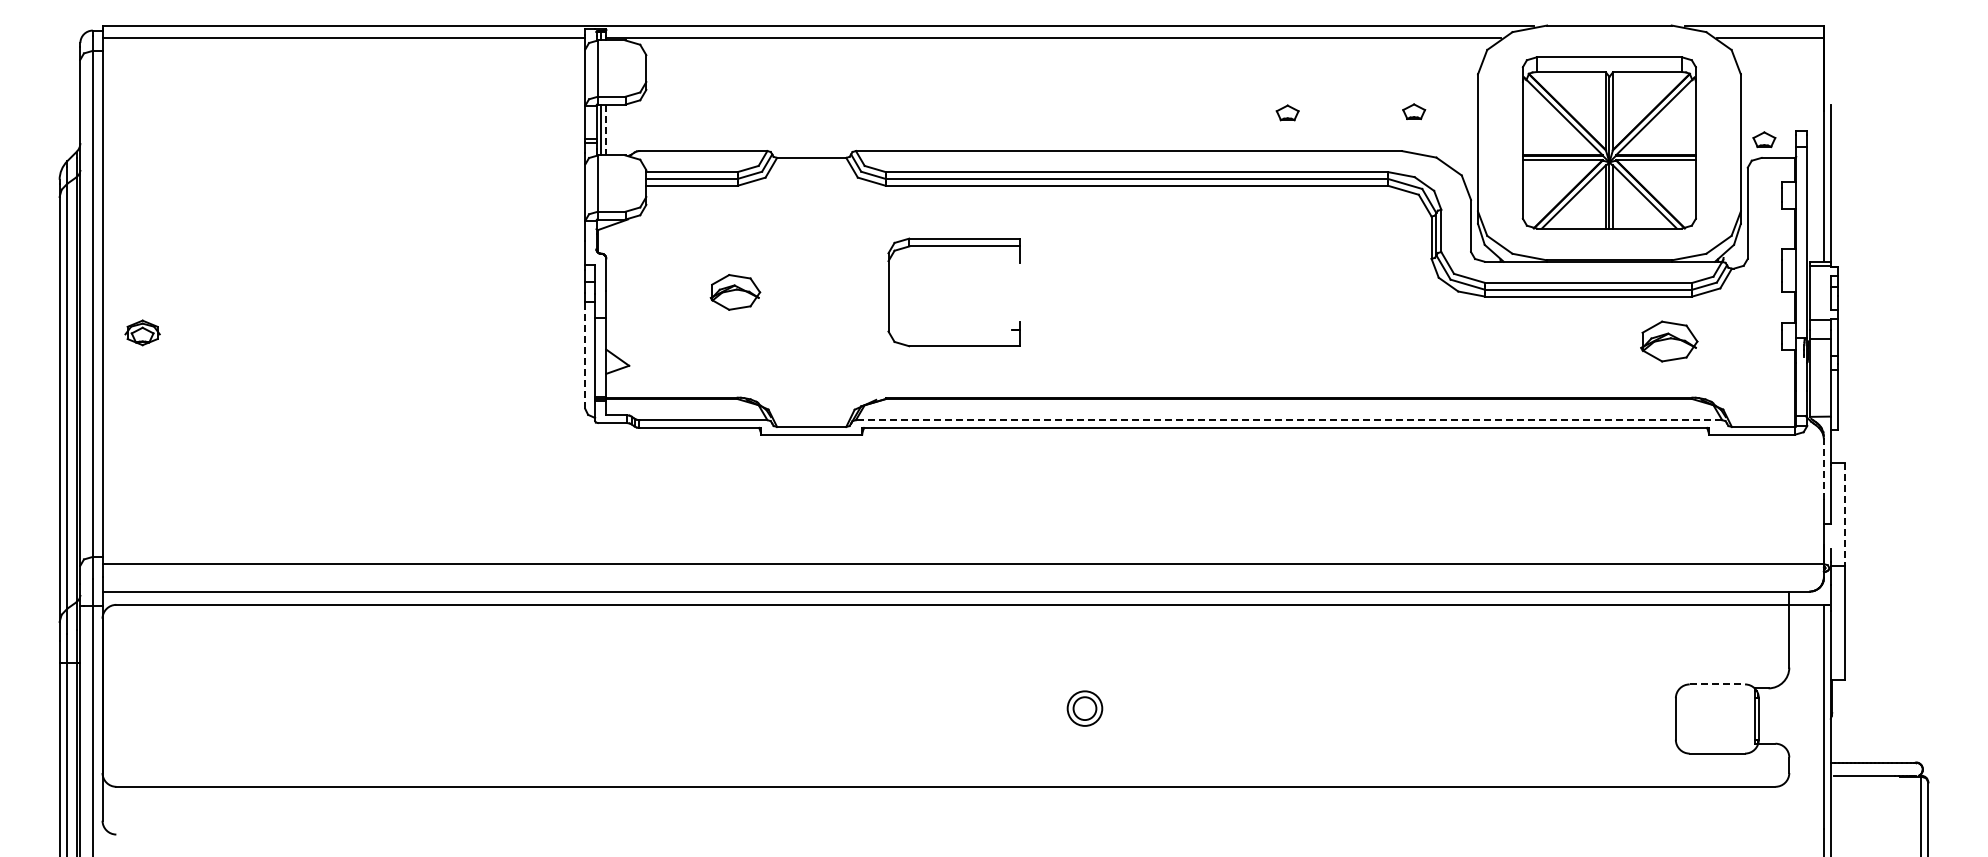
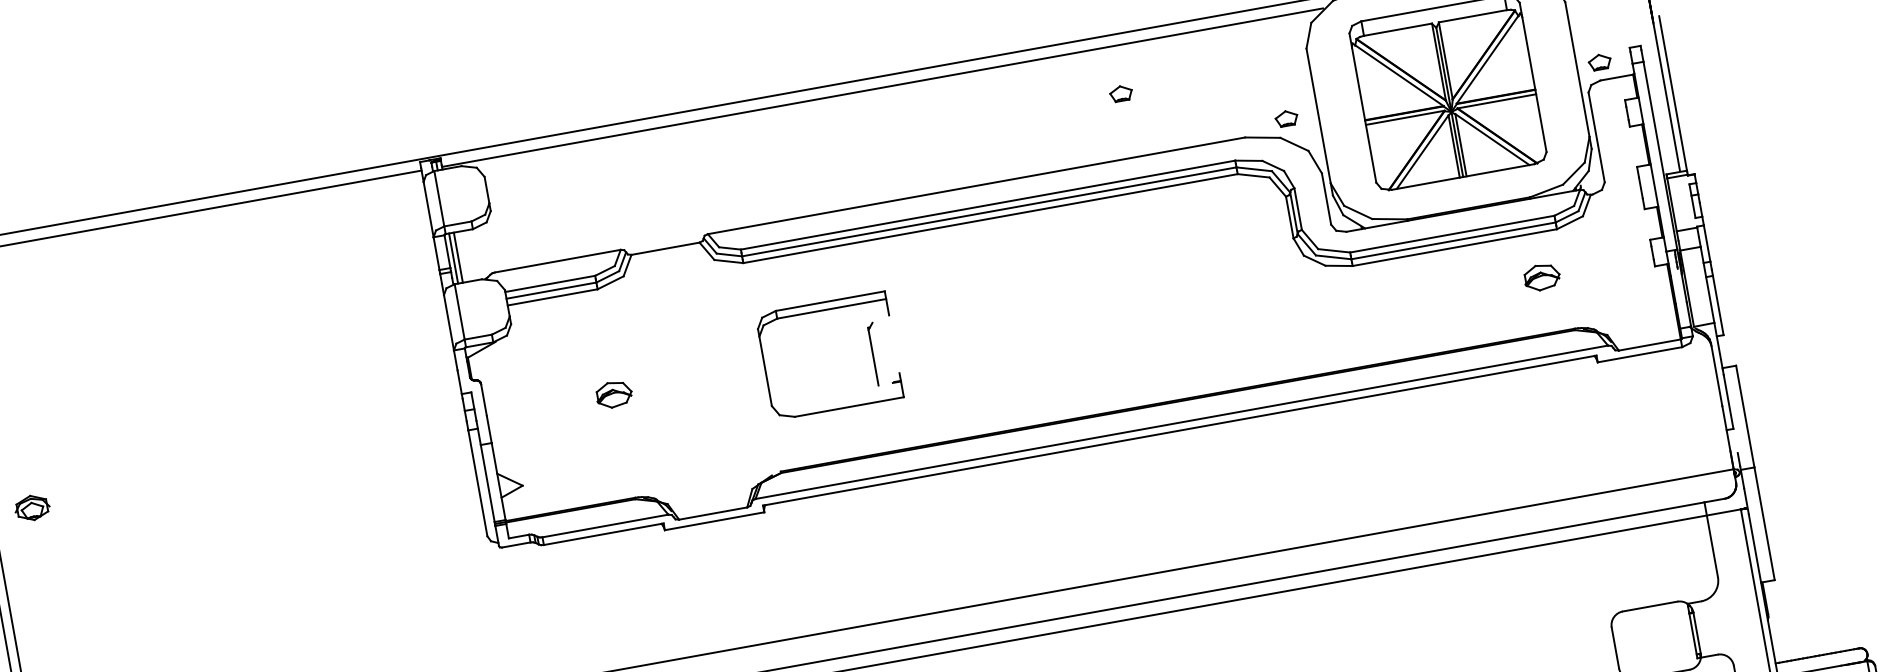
part: (1414, 111) -> (1287, 118), moved
part: (1287, 112) -> (1121, 93), moved
line: (606, 130) -> (458, 258), dashed -> solid
part: (734, 292) -> (613, 394), size x0.71
part: (999, 298) -> (875, 353), added
part: (142, 332) -> (32, 507), moved
part: (1669, 340) -> (1542, 276), size x0.62
line: (585, 355) -> (477, 483), dashed -> solid
line: (1288, 420) -> (1181, 422), dashed -> solid
line: (1823, 467) -> (1716, 374), dashed -> solid
line: (1844, 514) -> (1745, 416), dashed -> solid
line: (1717, 684) -> (1650, 606), dashed -> solid

